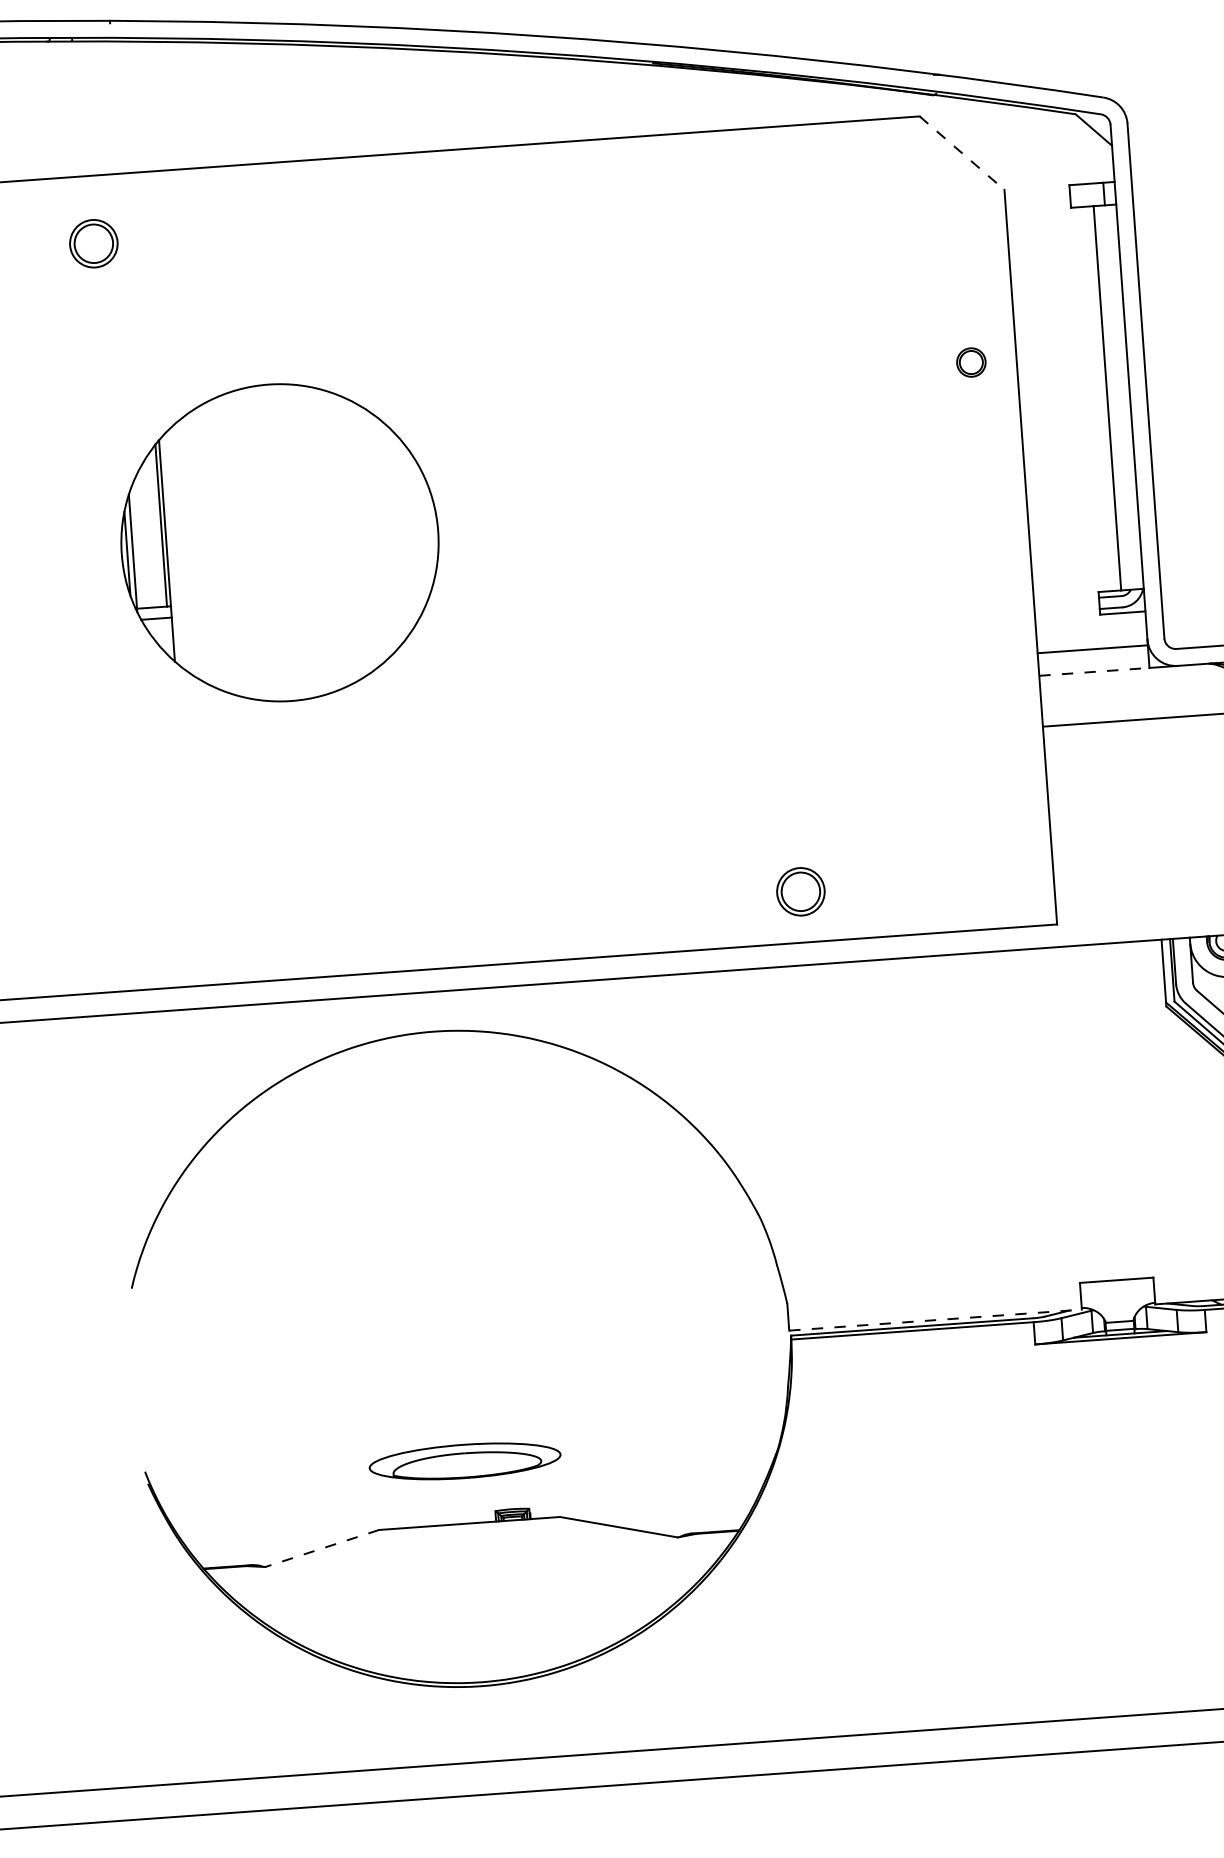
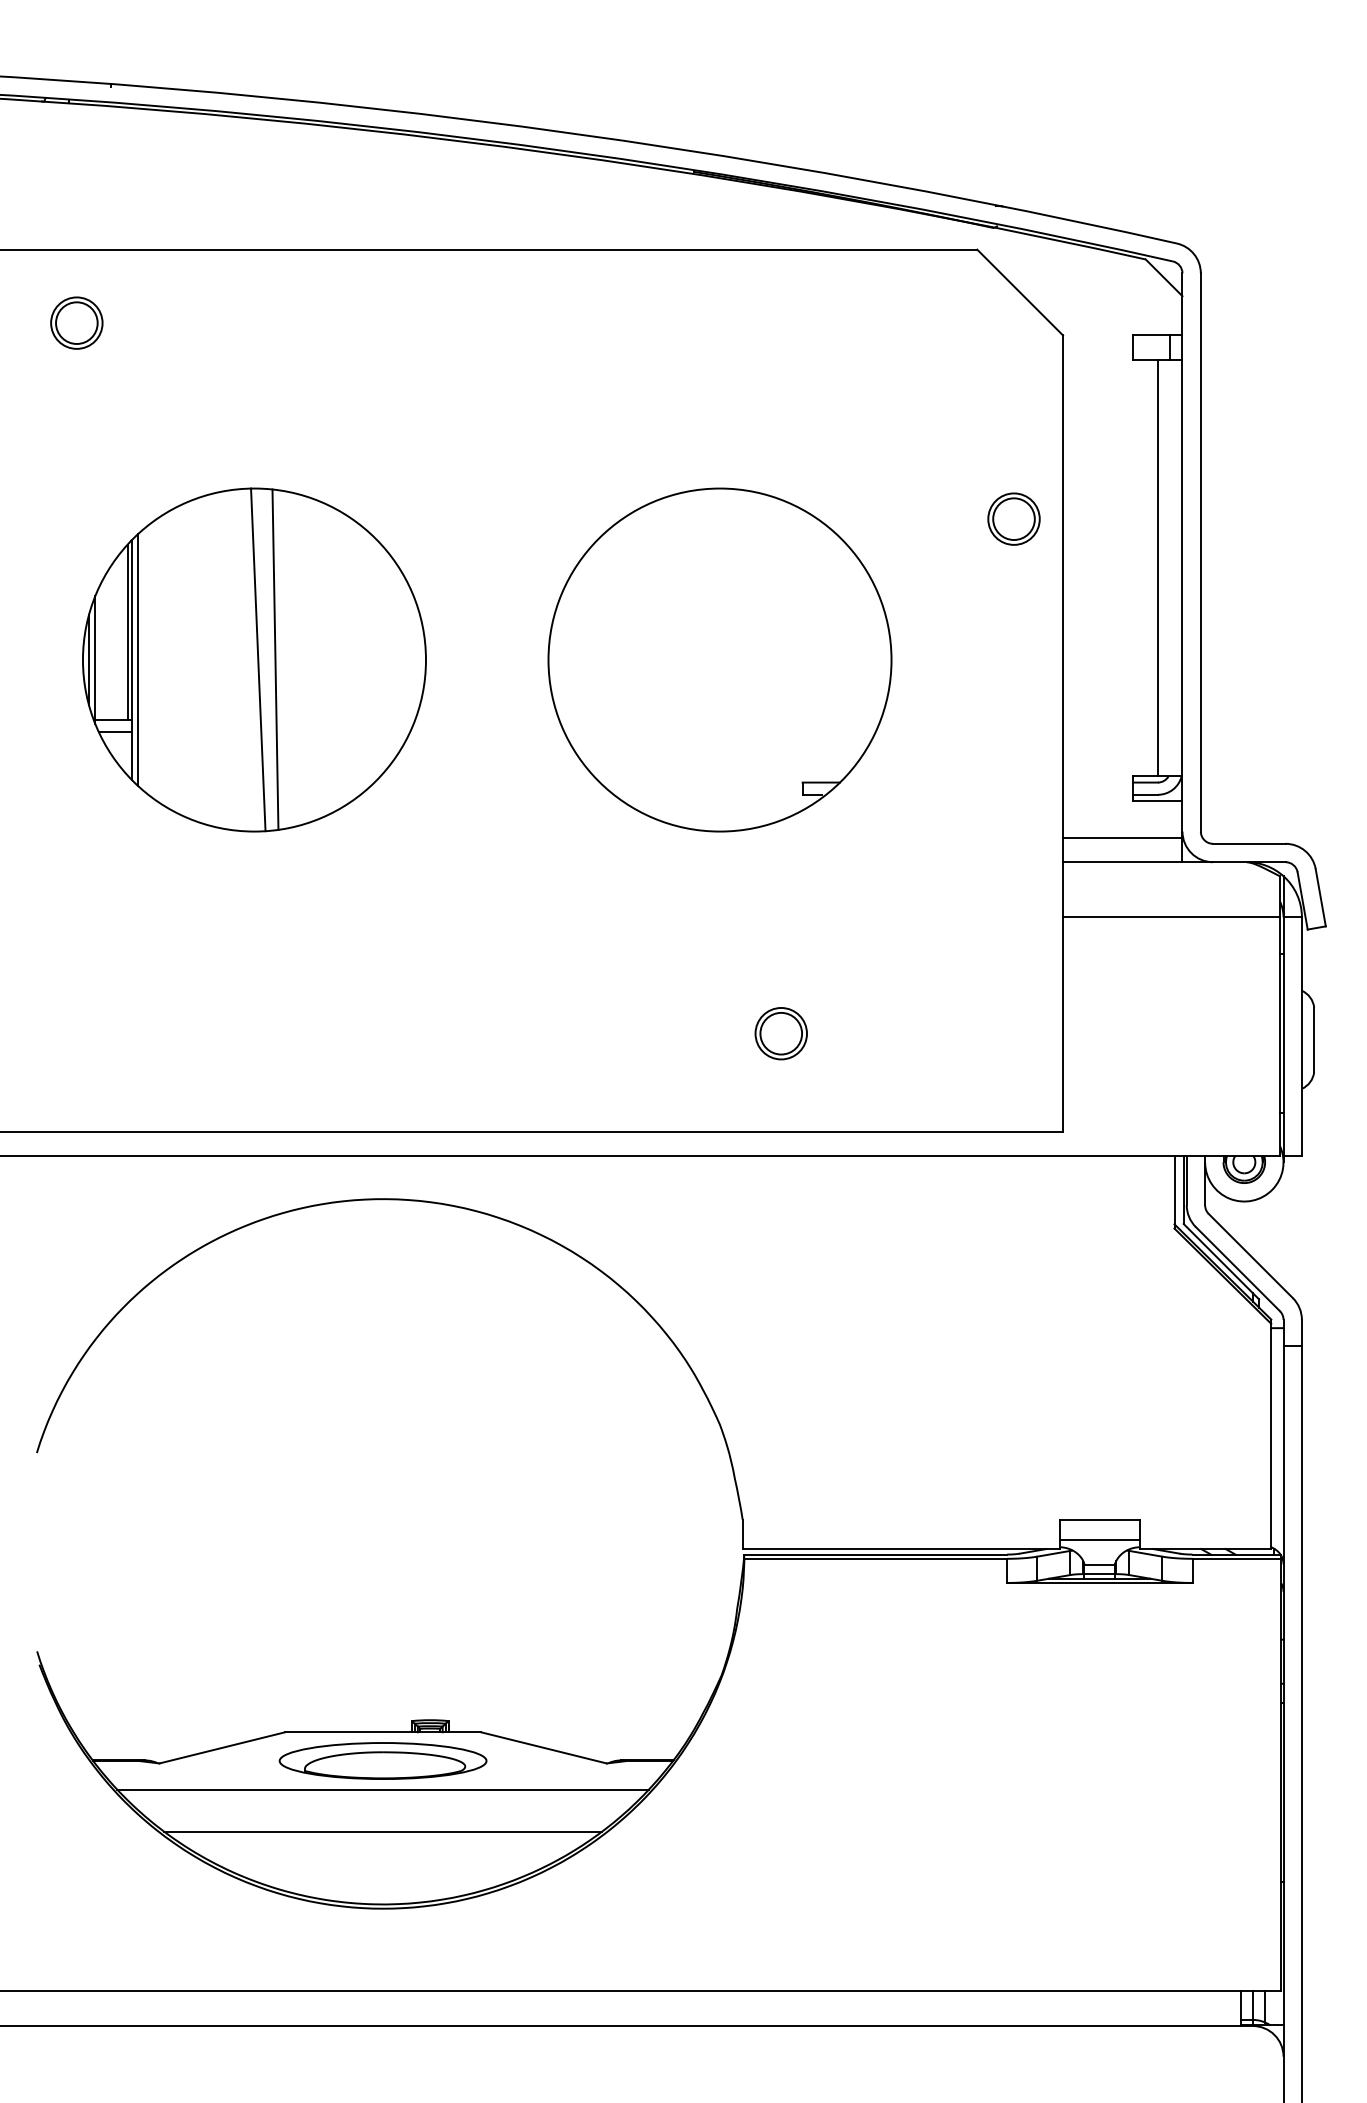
line: (962, 153) -> (1020, 292), dashed -> solid
part: (970, 362) -> (1013, 518), size x1.67
part: (708, 511) -> (719, 659), added
line: (299, 540) -> (275, 659), added
line: (283, 542) -> (258, 659), added
line: (173, 550) -> (138, 660), added
line: (1094, 672) -> (1122, 862), dashed -> solid
part: (800, 891) -> (780, 1033), moved
line: (1117, 1299) -> (1099, 1540), added
line: (935, 1320) -> (901, 1549), dashed -> solid
part: (464, 1460) -> (382, 1760), moved
line: (322, 1548) -> (222, 1747), dashed -> solid
line: (472, 1576) -> (382, 1789), added
line: (475, 1615) -> (382, 1831), added

